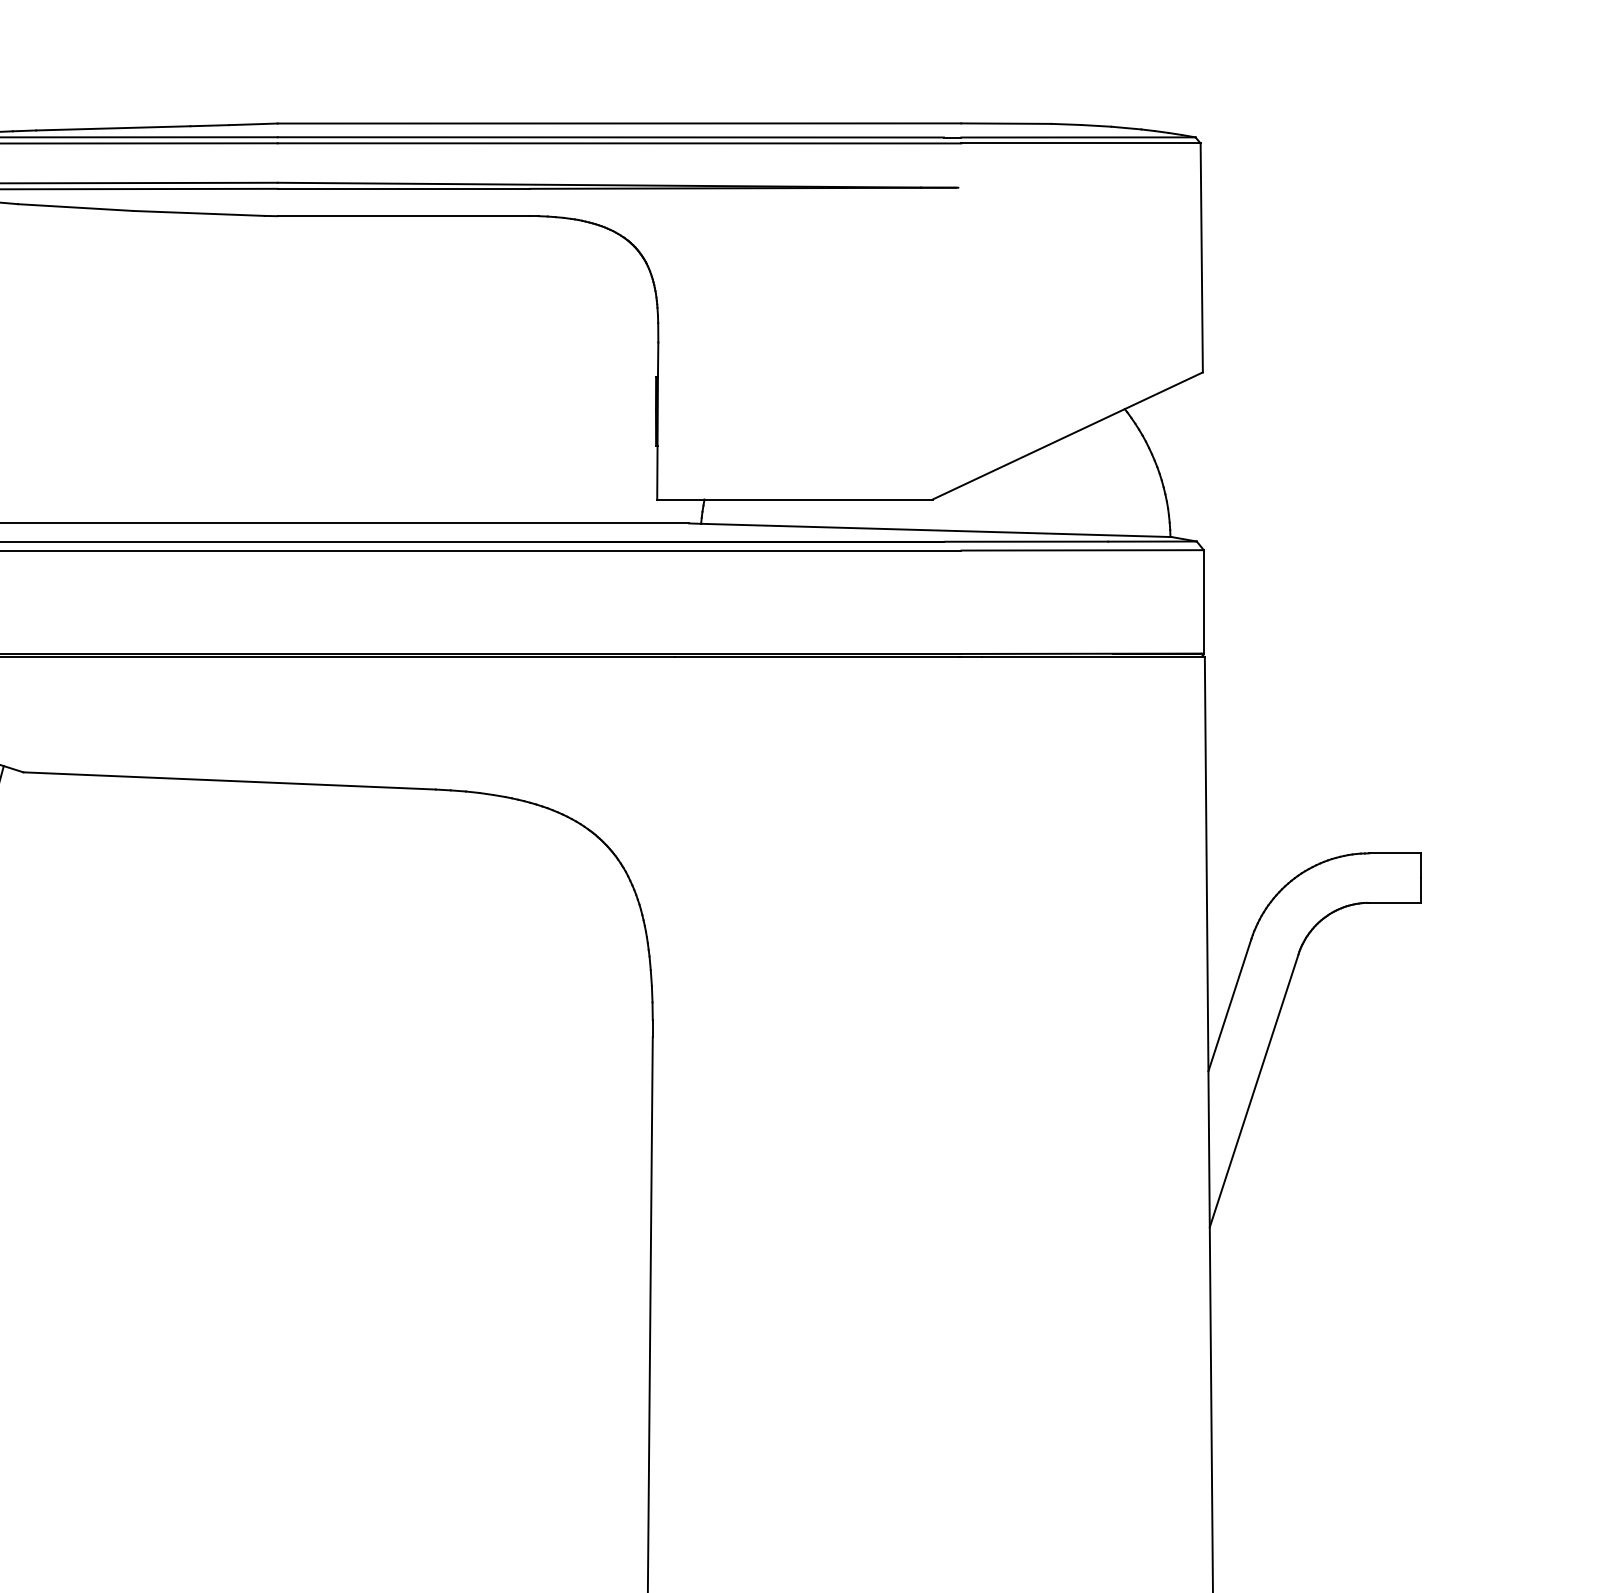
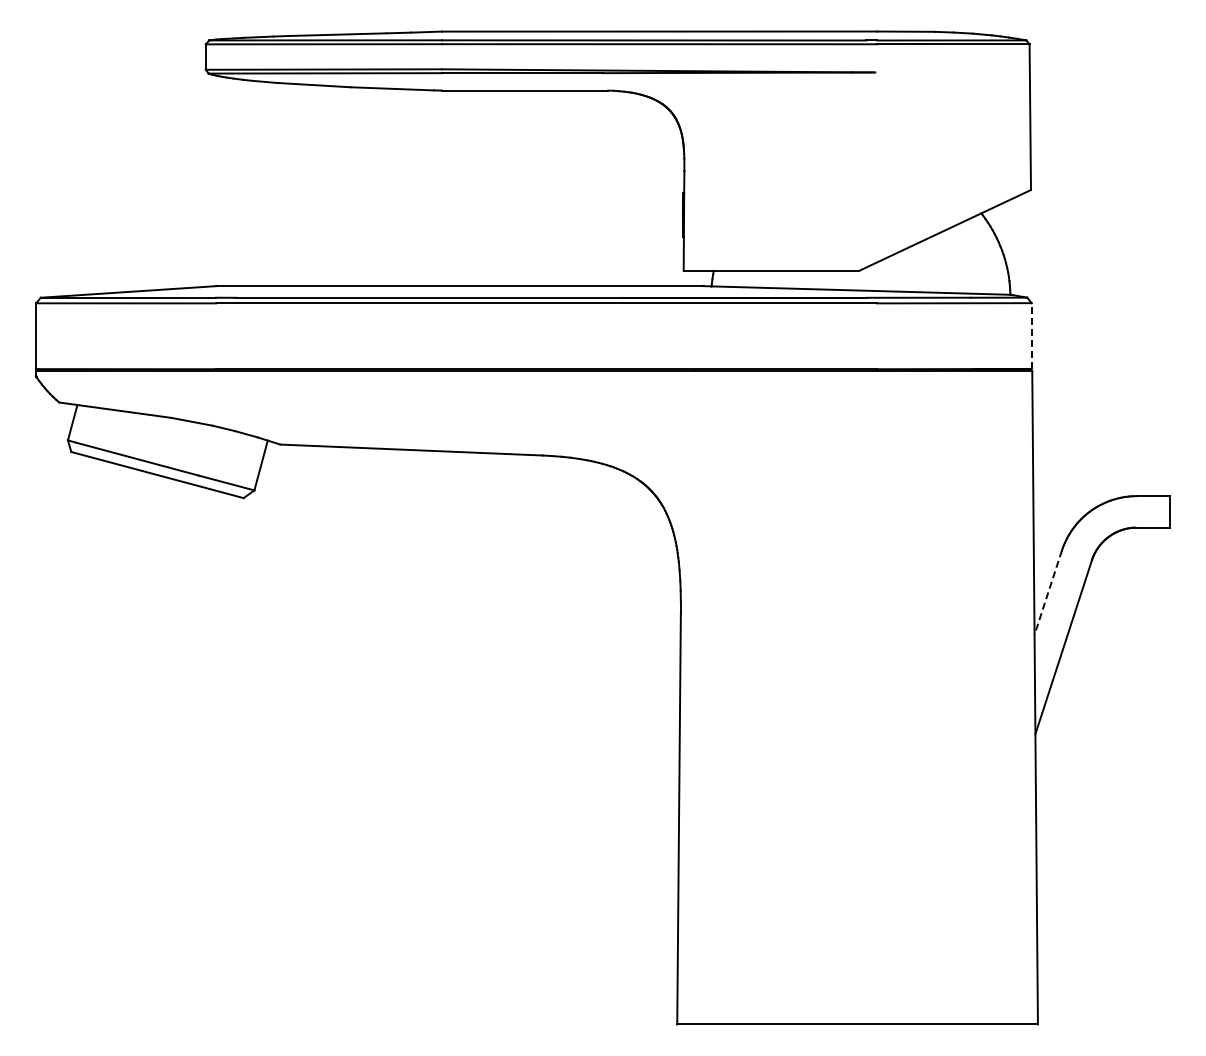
line: (1203, 602) -> (1031, 336), solid -> dashed
line: (1230, 1006) -> (1048, 593), solid -> dashed

